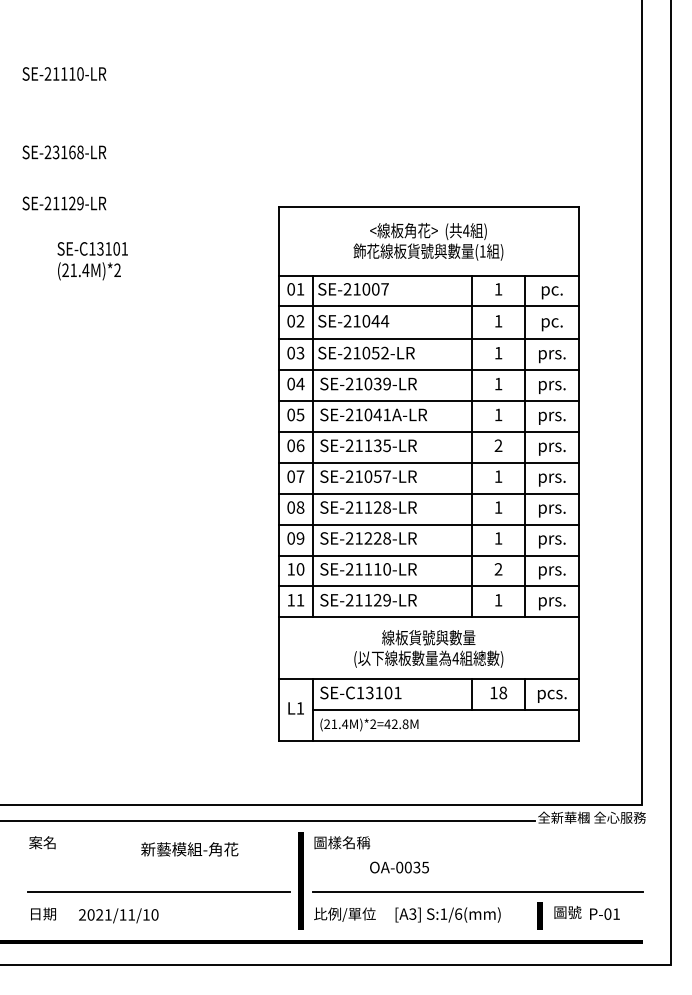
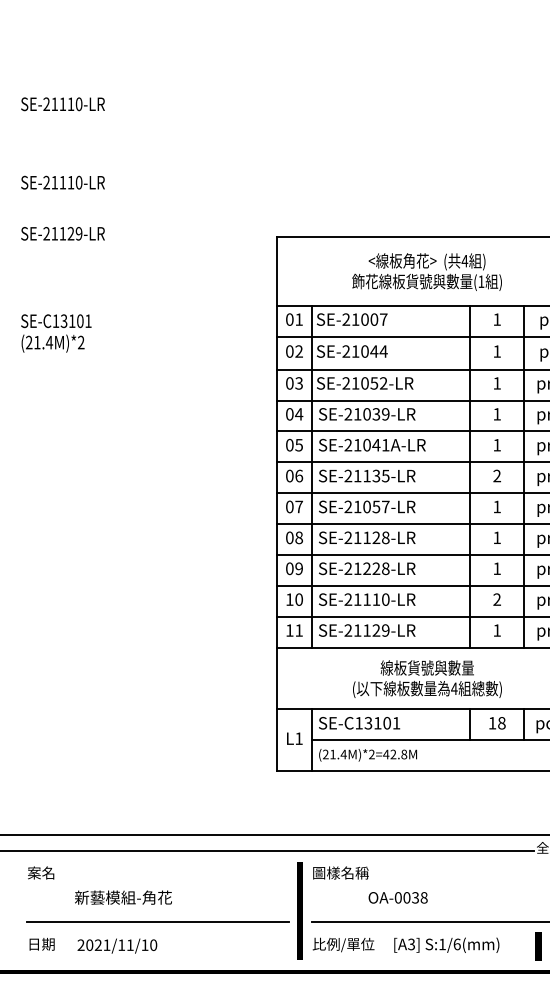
text: (67, 152) -> (66, 182), SE-23168-LR -> SE-21110-LR
text: (92, 261) -> (56, 333), moved
text: (189, 849) -> (123, 897), moved
text: (425, 867) -> (424, 897), OA-0035 -> OA-0038

